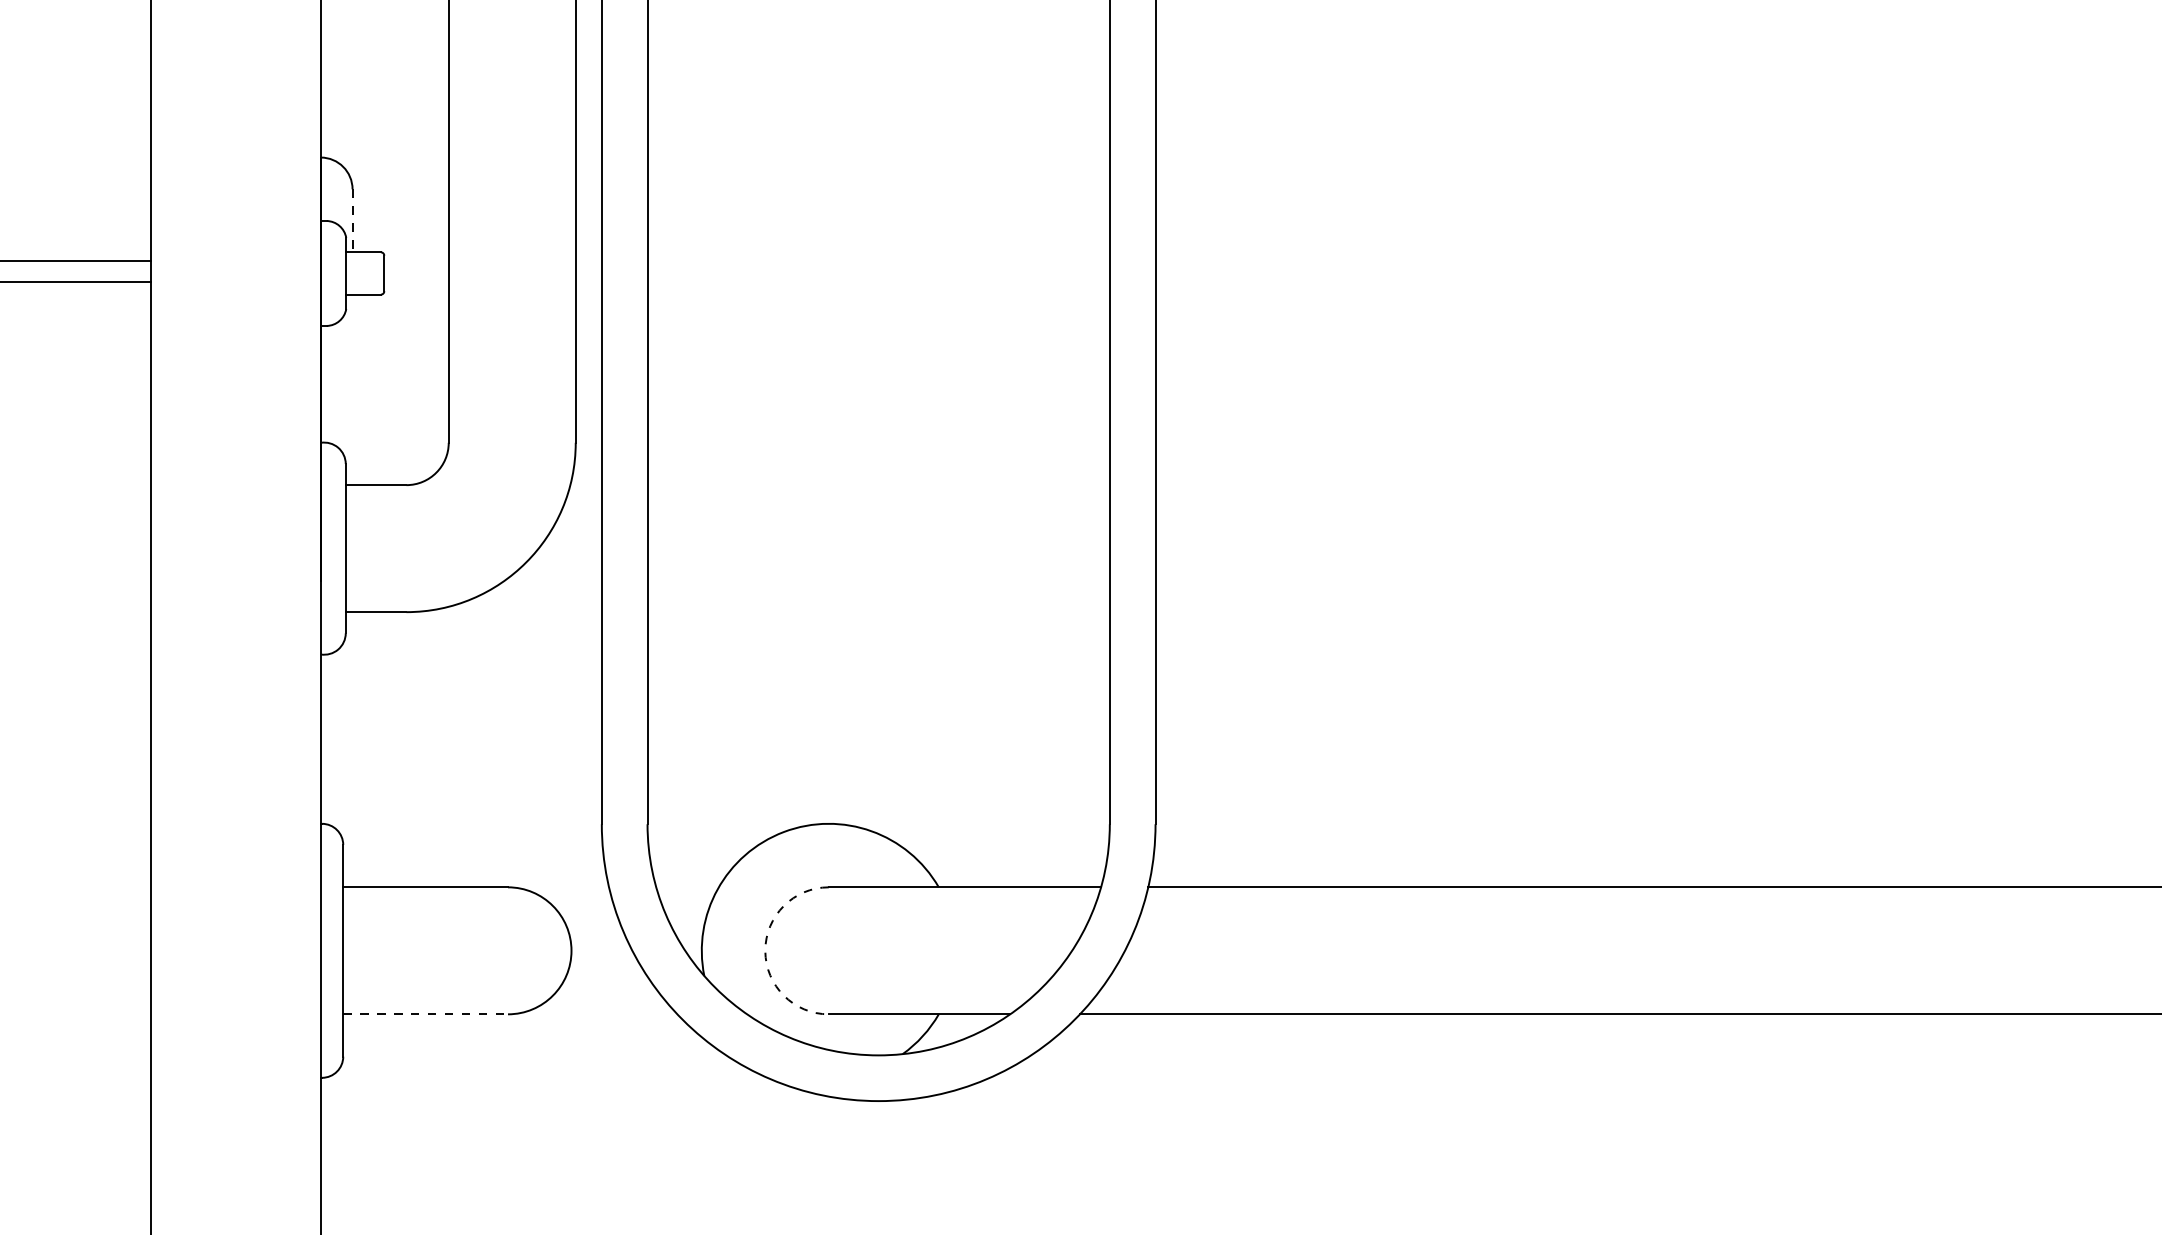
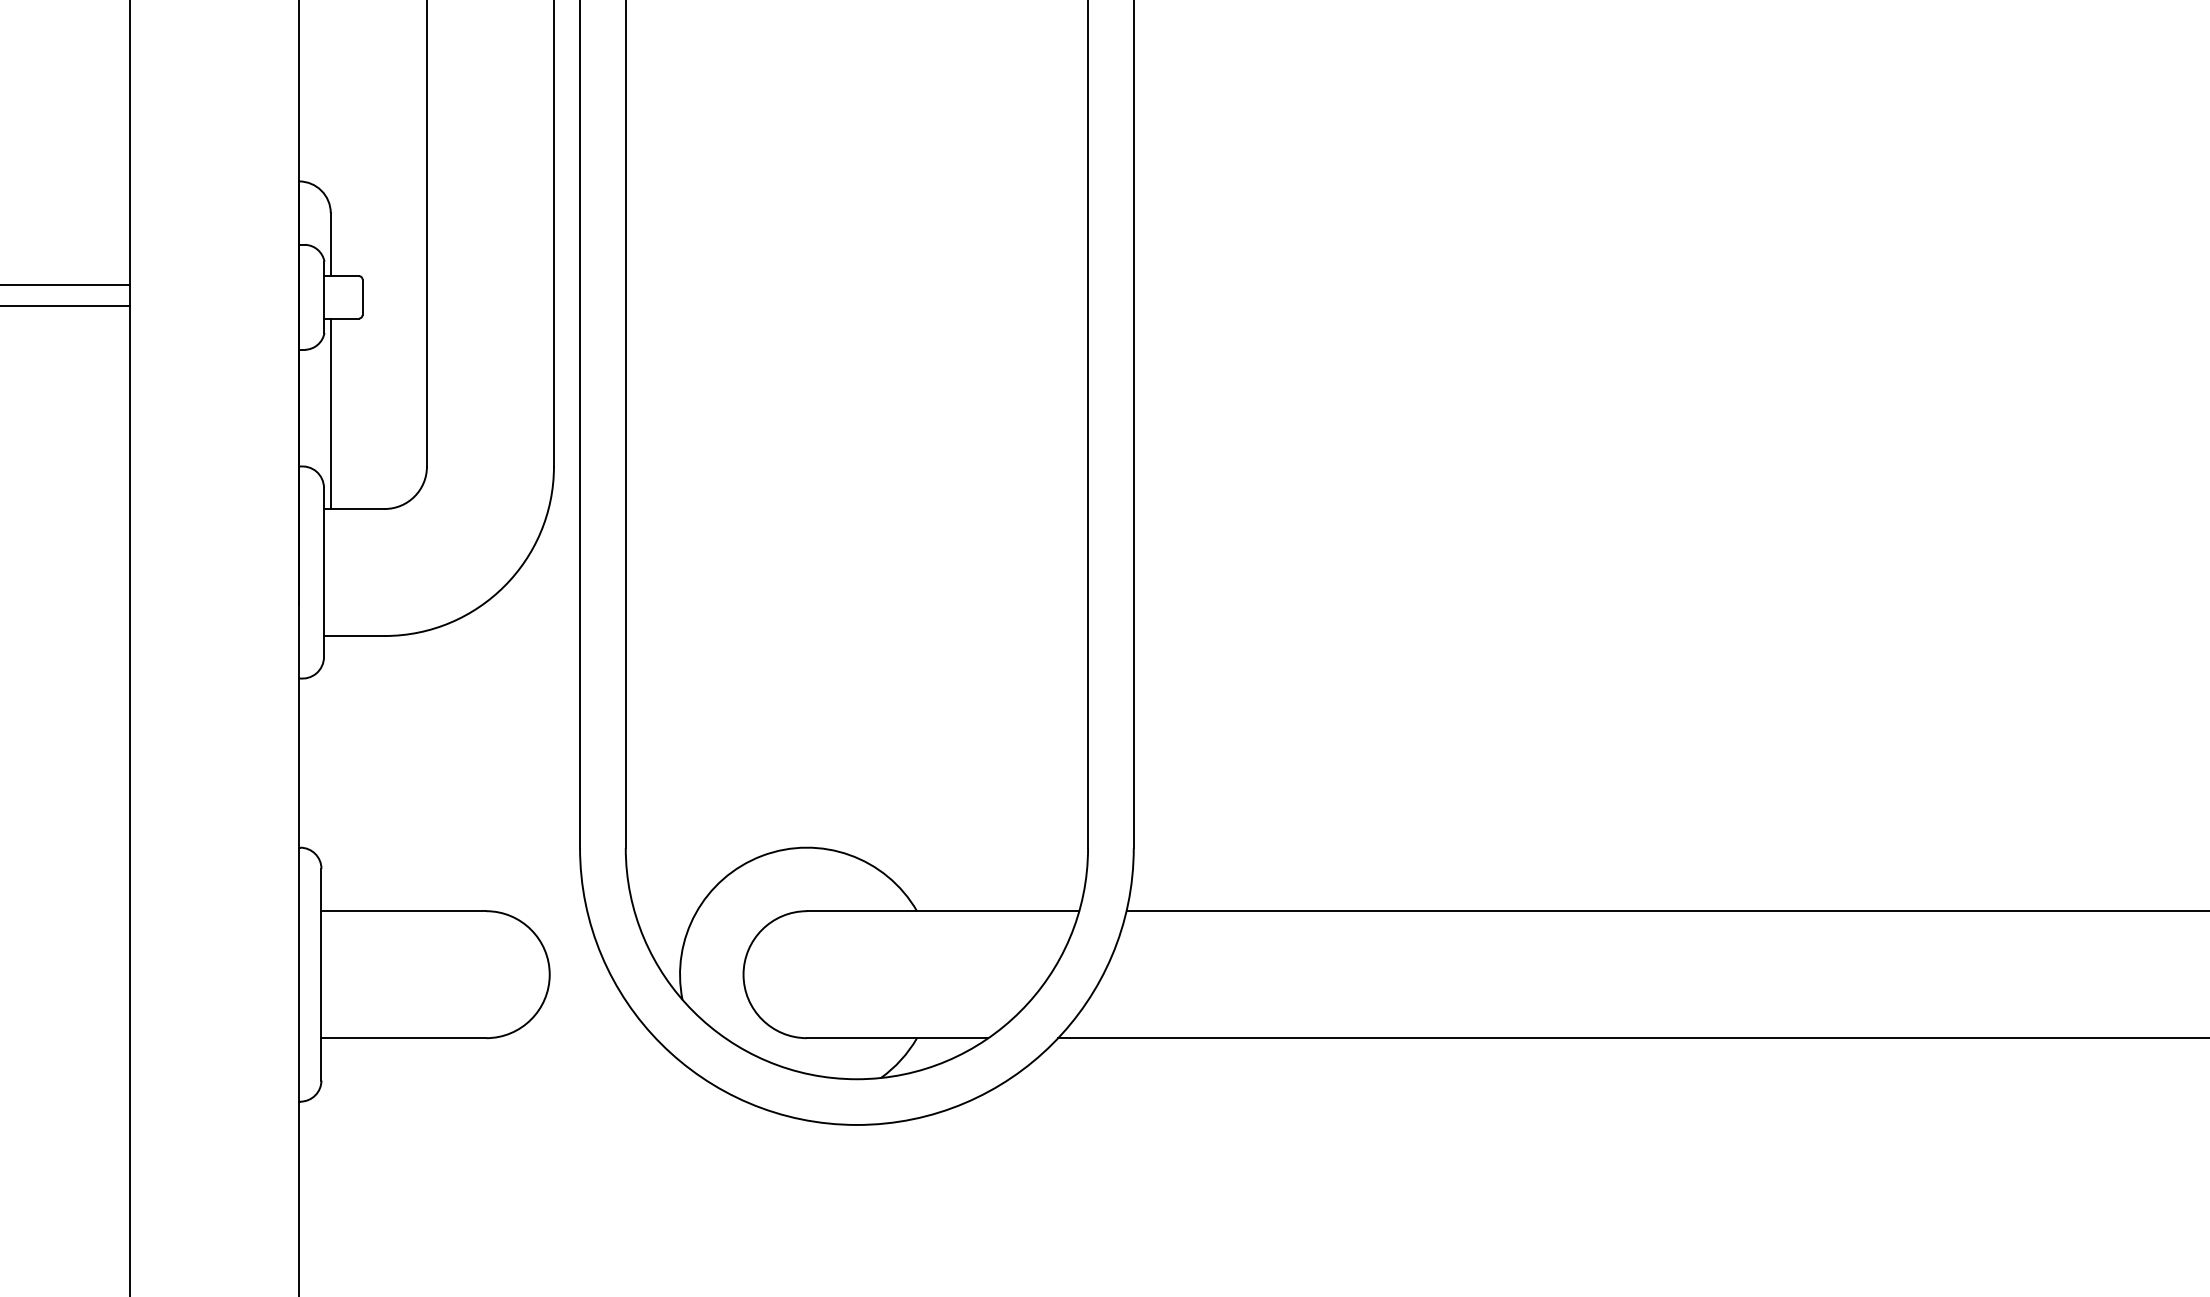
line: (352, 221) -> (330, 245), dashed -> solid
line: (352, 389) -> (330, 413), added
arc: (765, 950) -> (743, 974), dashed -> solid
line: (426, 1014) -> (404, 1038), dashed -> solid

